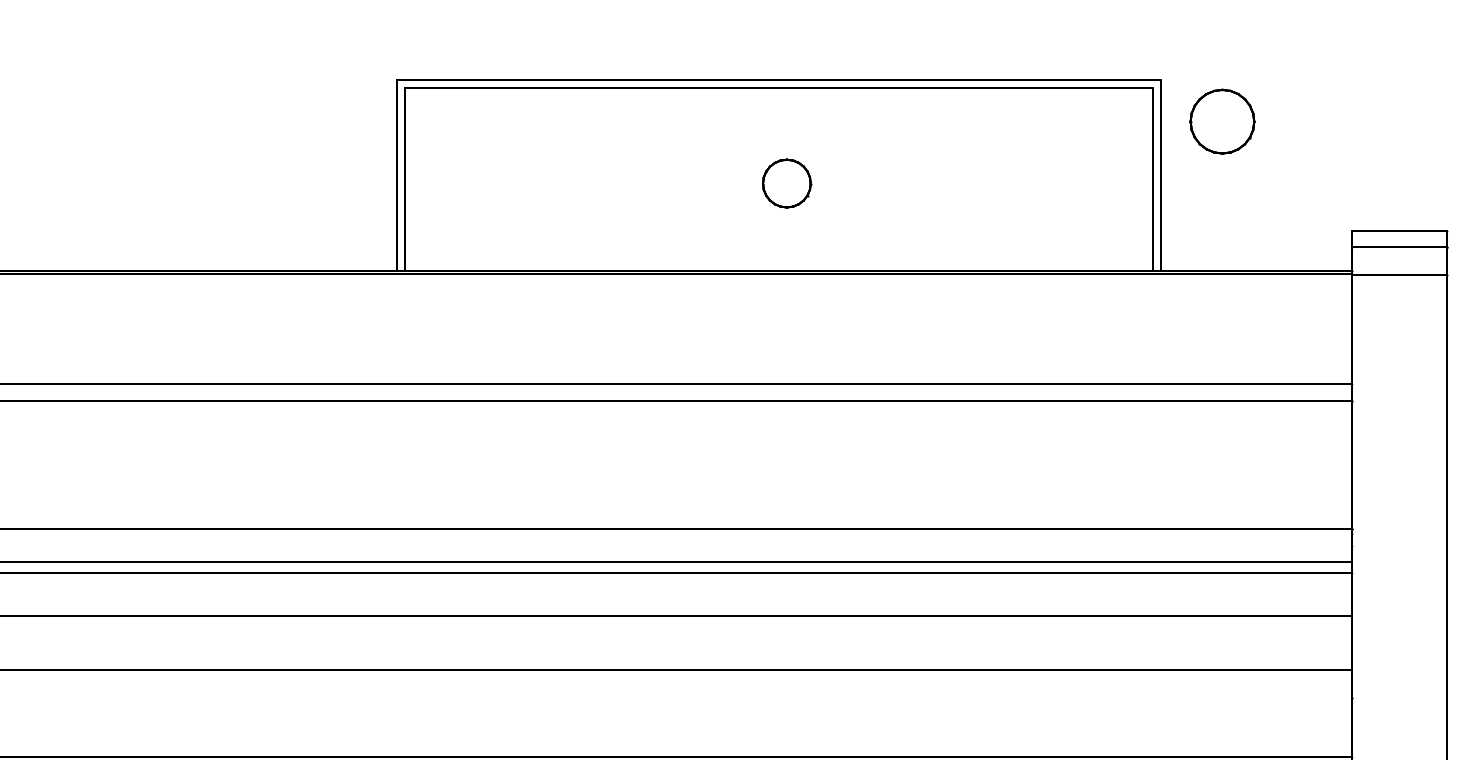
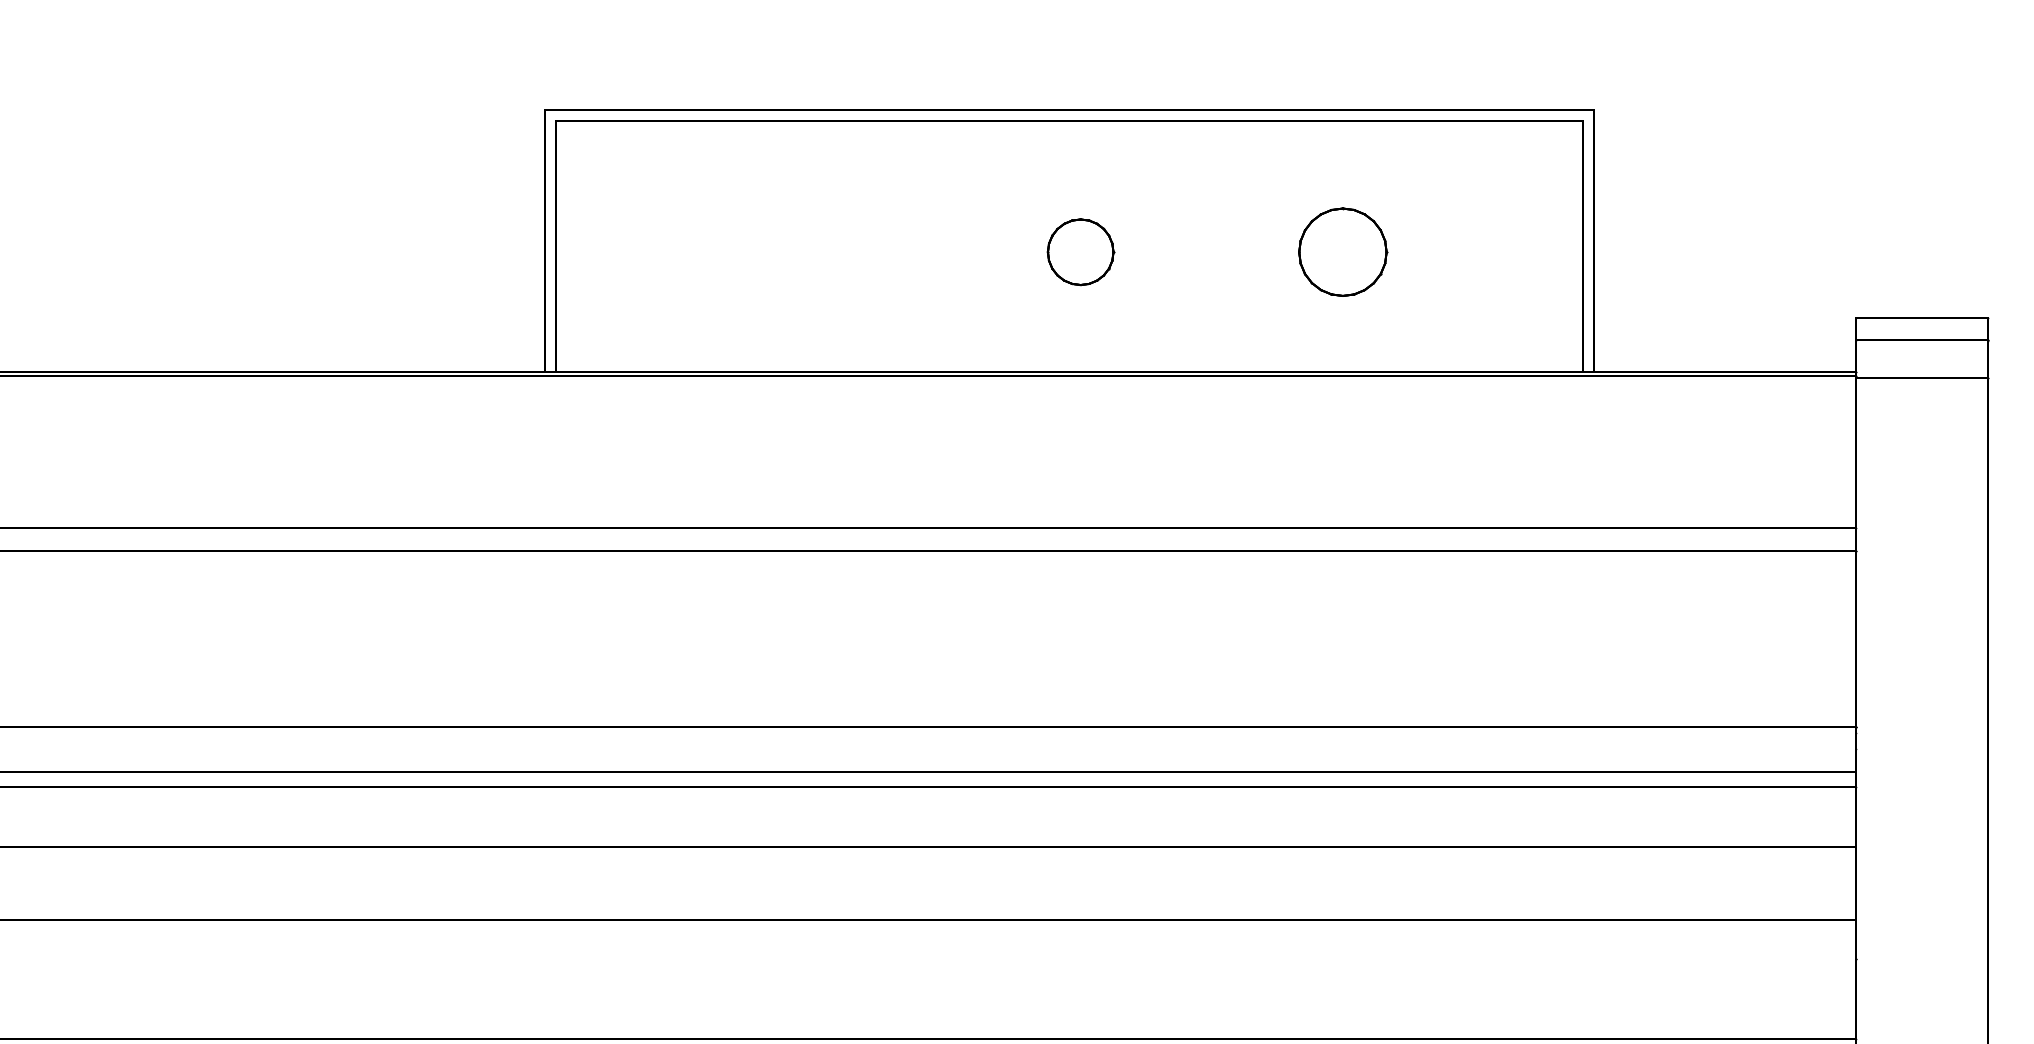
part: (1222, 121) -> (1343, 251), moved

